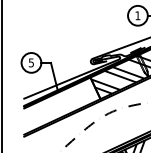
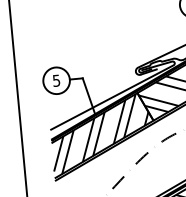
hatch: (60, 105) -> (100, 134), added

